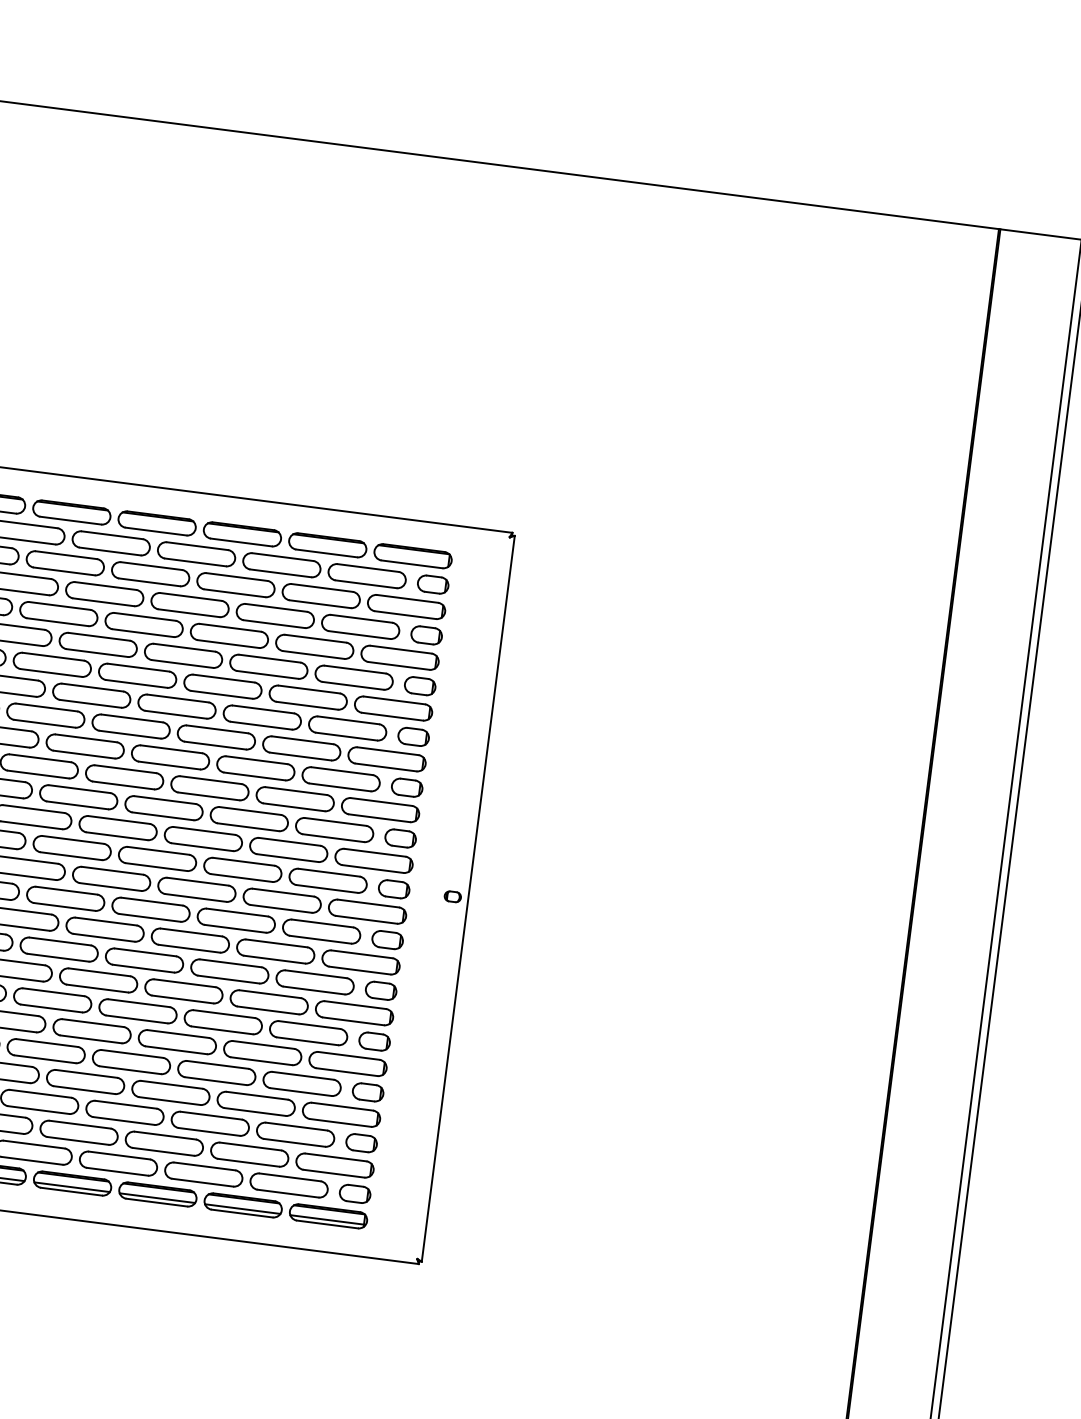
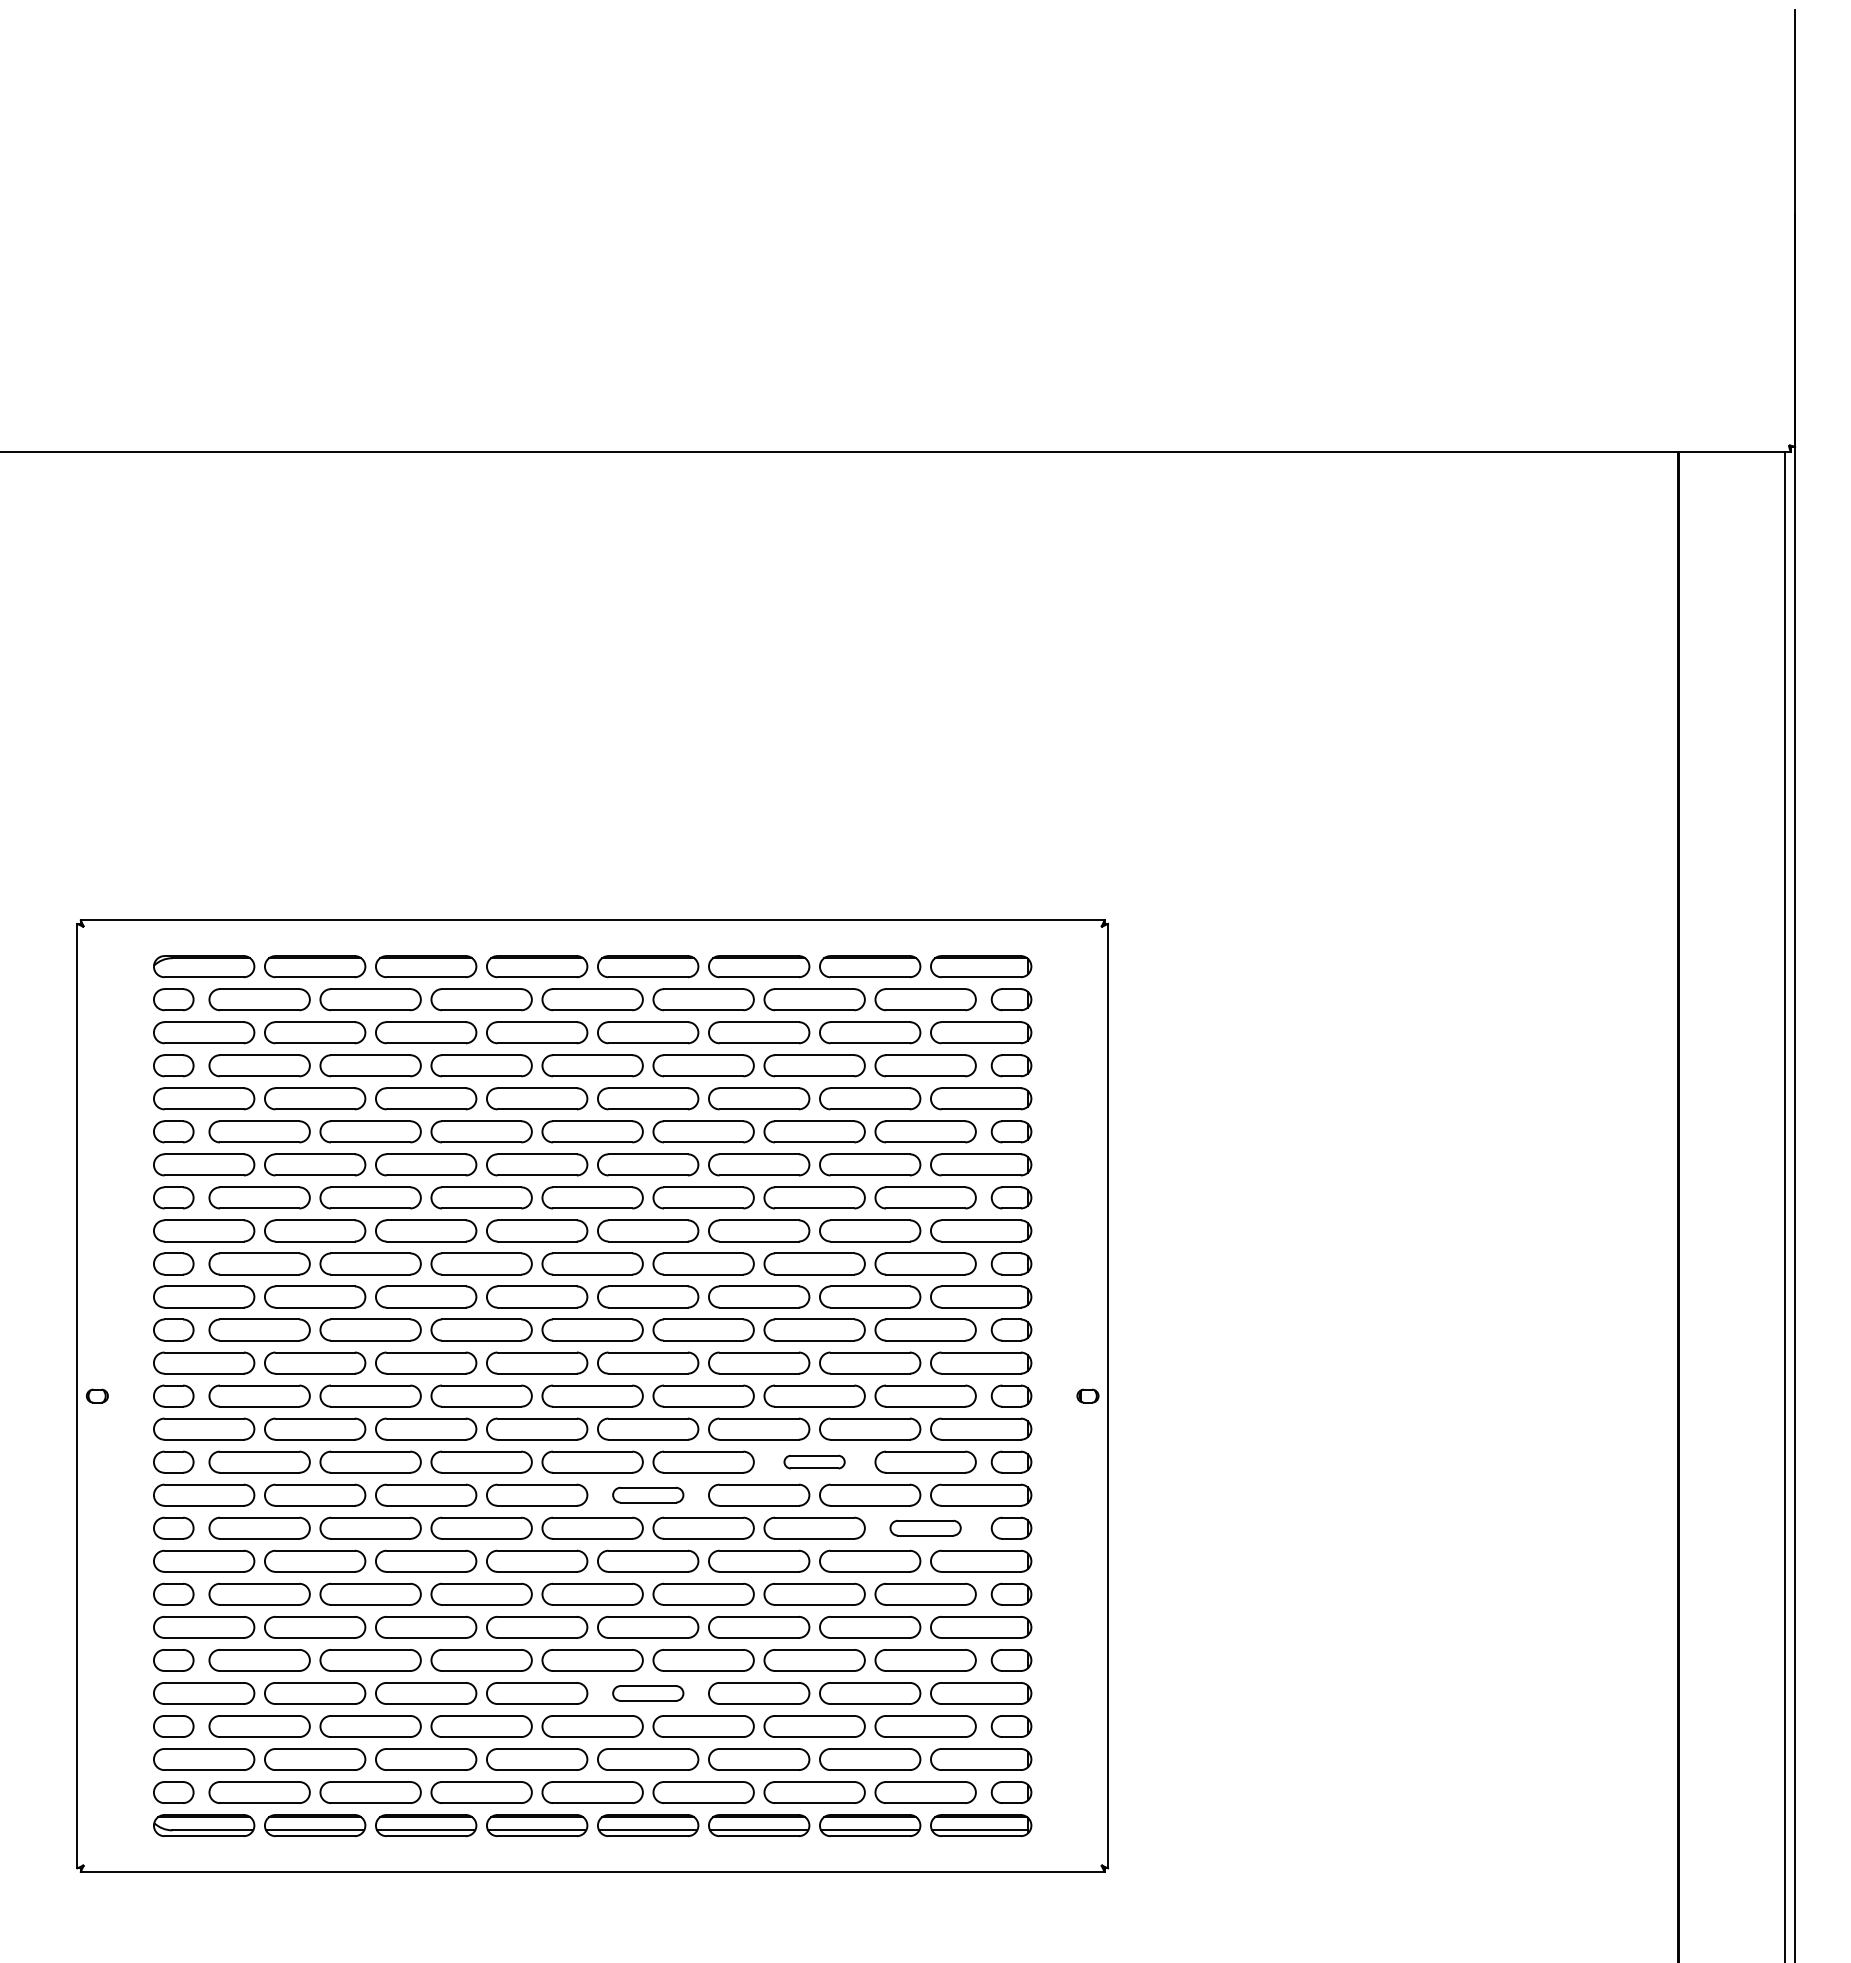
part: (236, 920) -> (814, 1461), size x0.6
part: (105, 929) -> (648, 1494), size x0.7
part: (315, 981) -> (925, 1527), size x0.7
part: (85, 1082) -> (648, 1693), size x0.7

